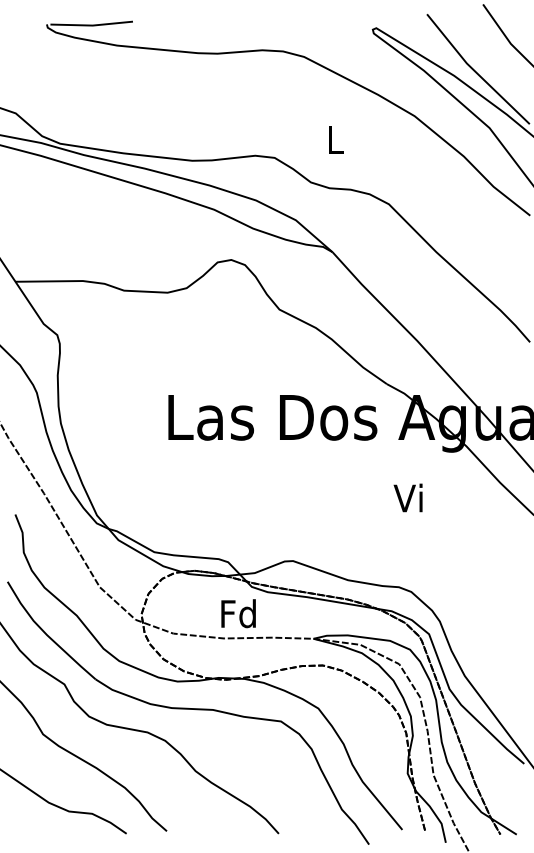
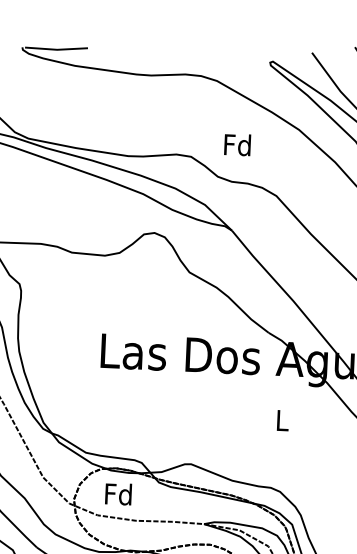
text: (334, 139) -> (237, 144), L -> Fd
text: (407, 497) -> (280, 419), Vi -> L
text: (238, 613) -> (118, 494), moved

